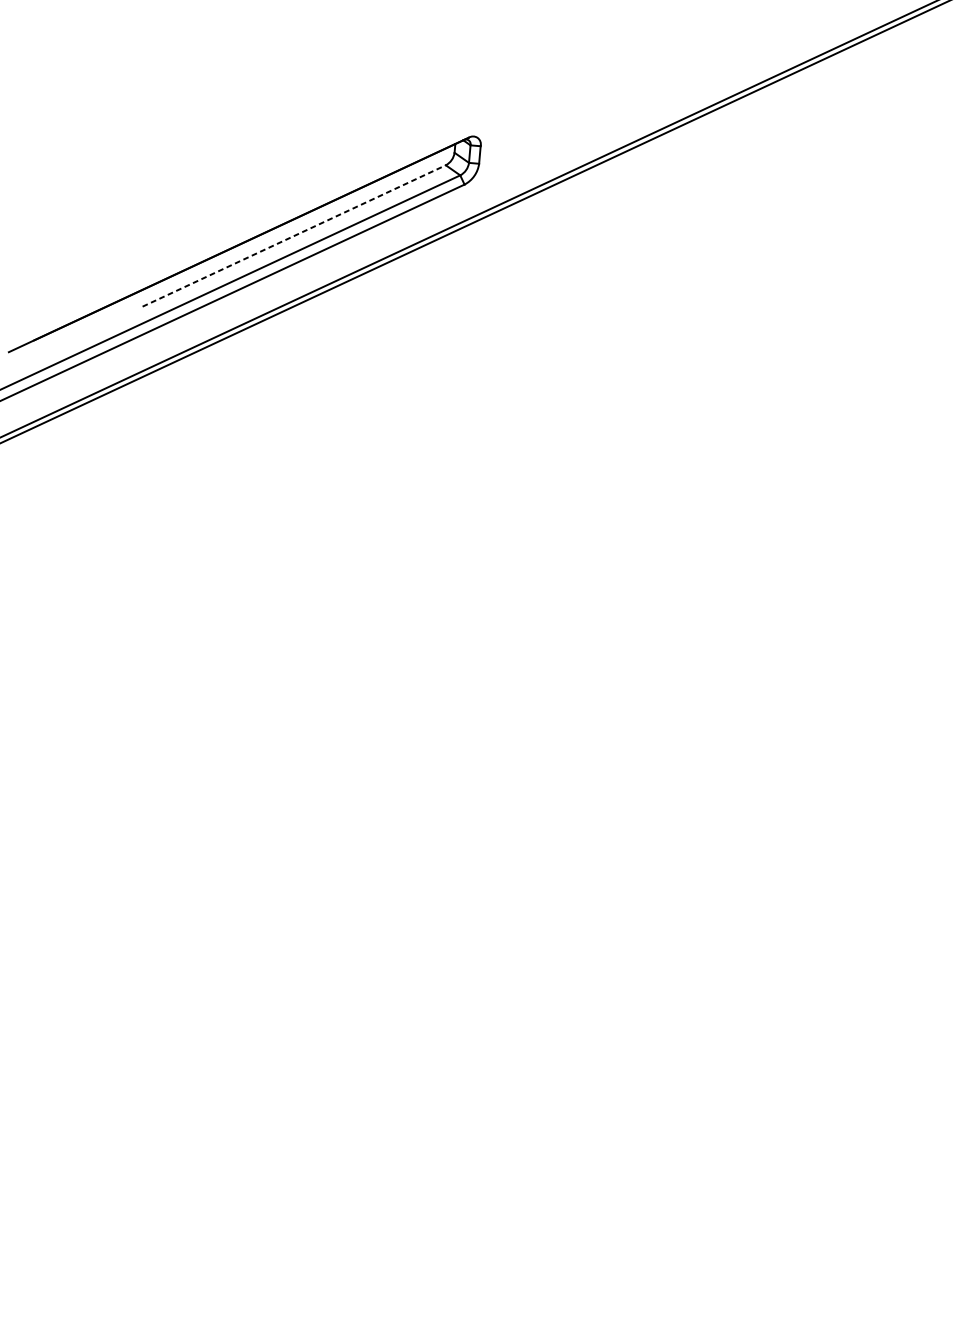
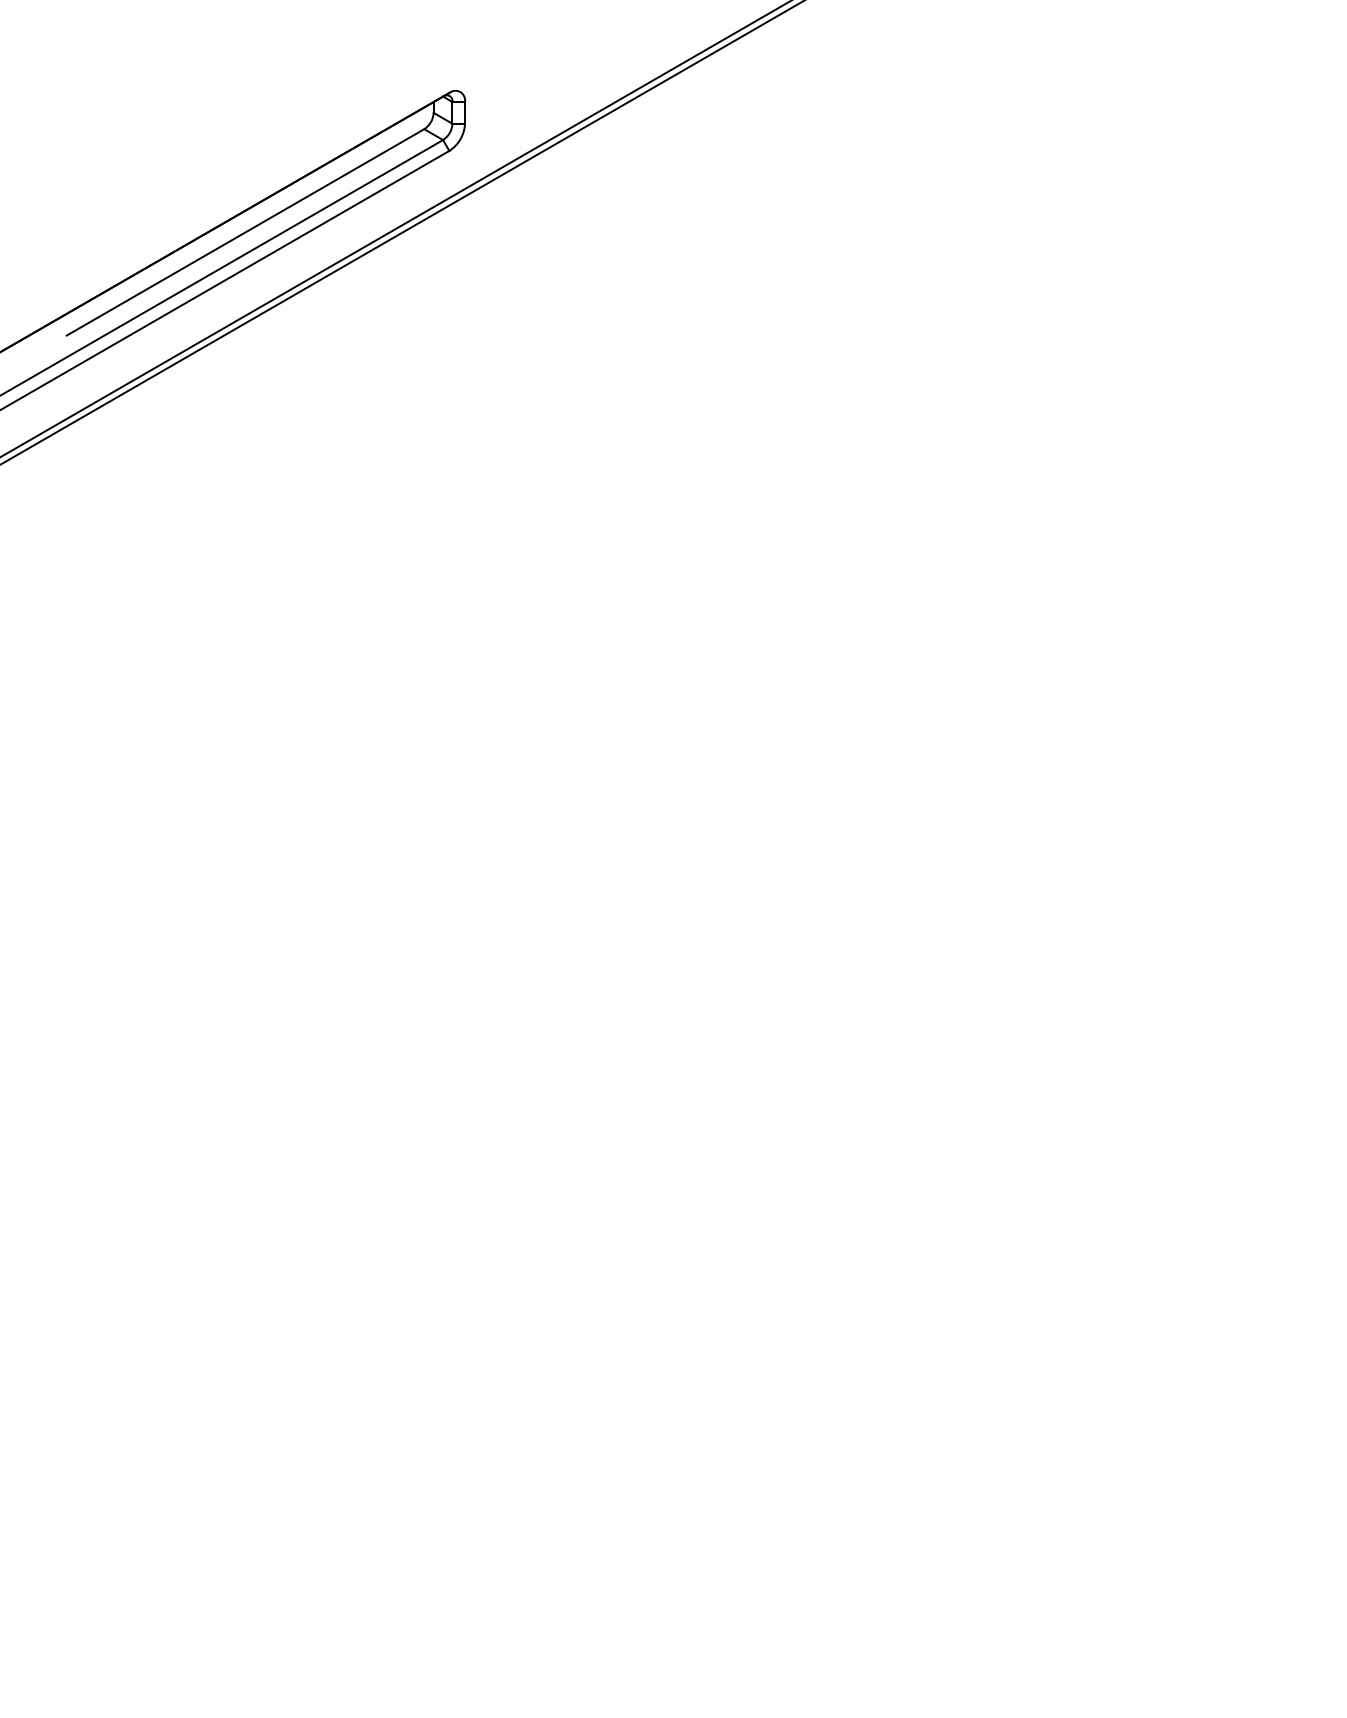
line: (294, 236) -> (245, 232), dashed -> solid

